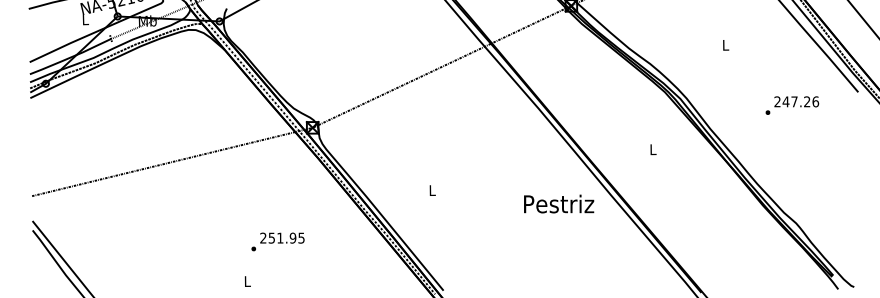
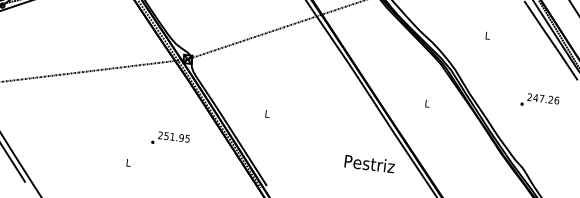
text: (792, 105) -> (540, 101), moved
text: (559, 203) -> (370, 163), moved
text: (277, 241) -> (170, 139), moved

